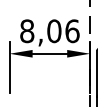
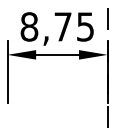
text: (63, 31) -> (74, 27), 8,06 -> 8,75

